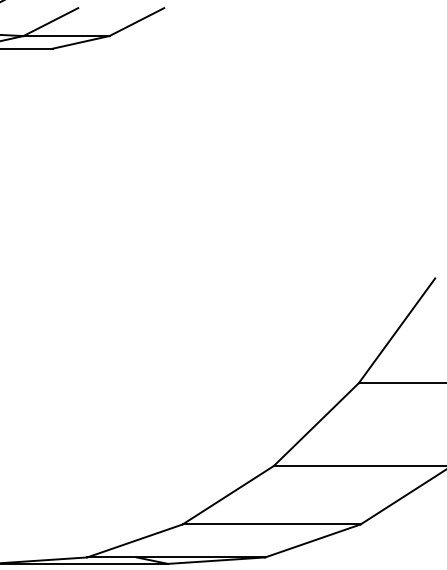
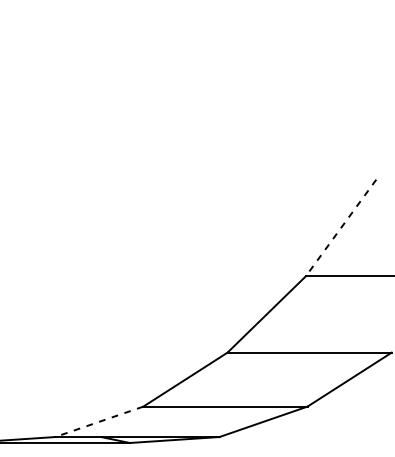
line: (396, 330) -> (340, 227), solid -> dashed
line: (134, 541) -> (98, 422), solid -> dashed

